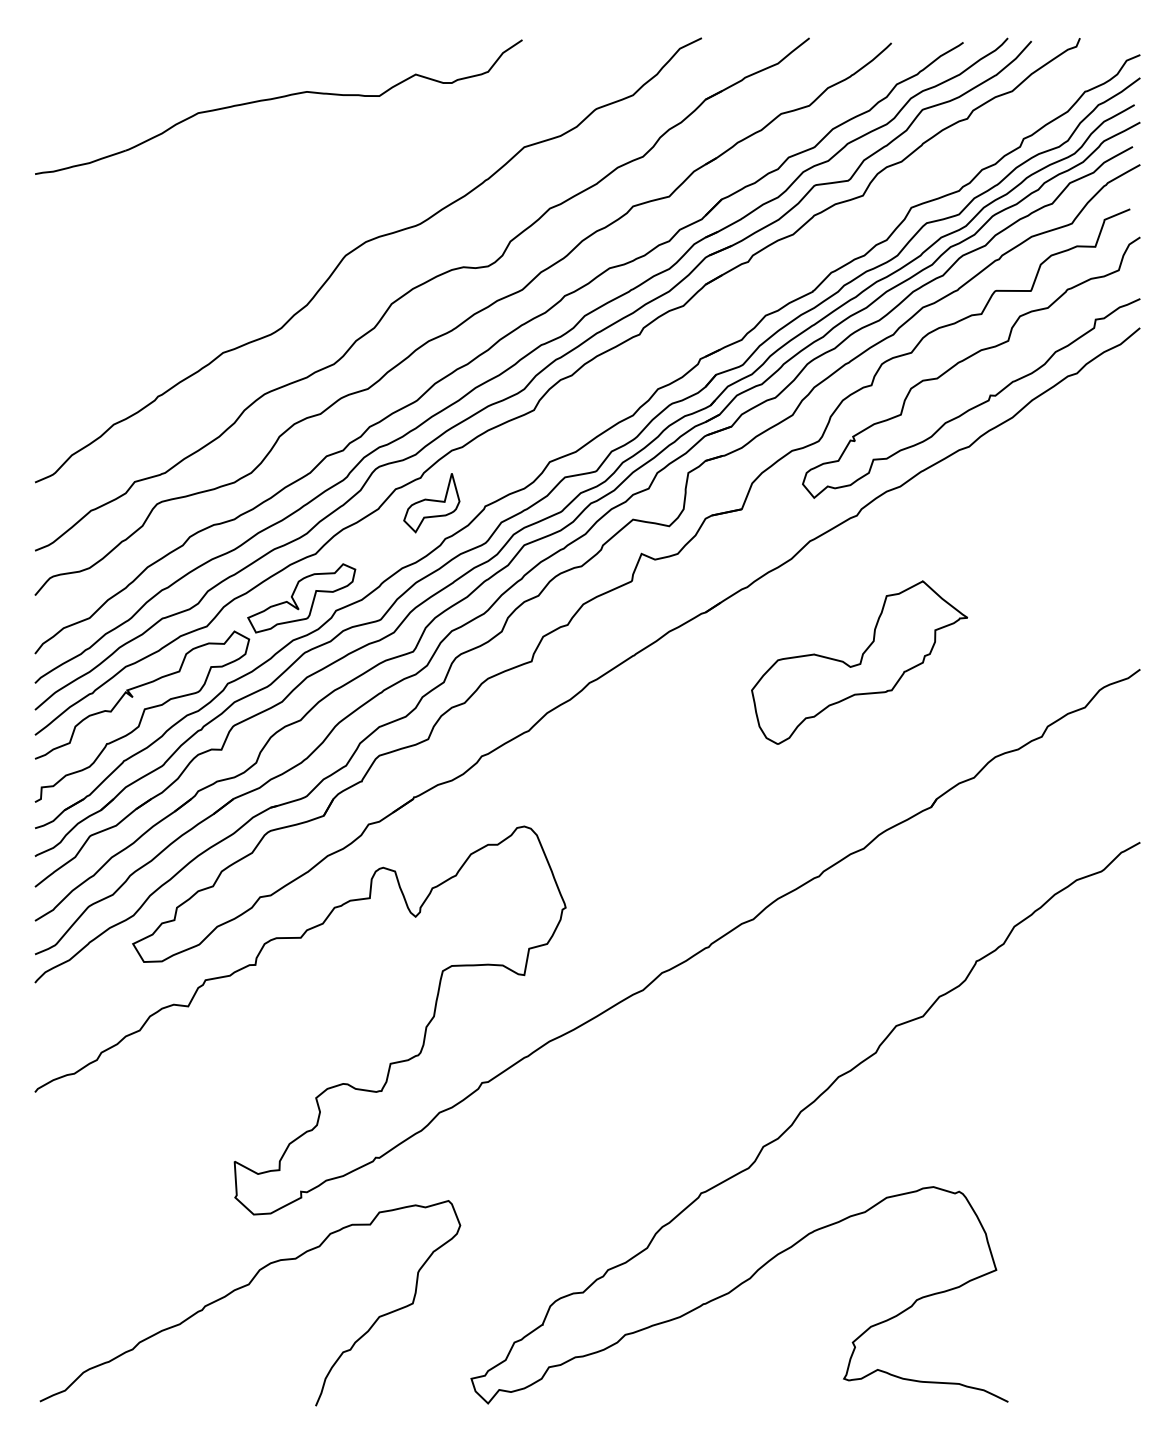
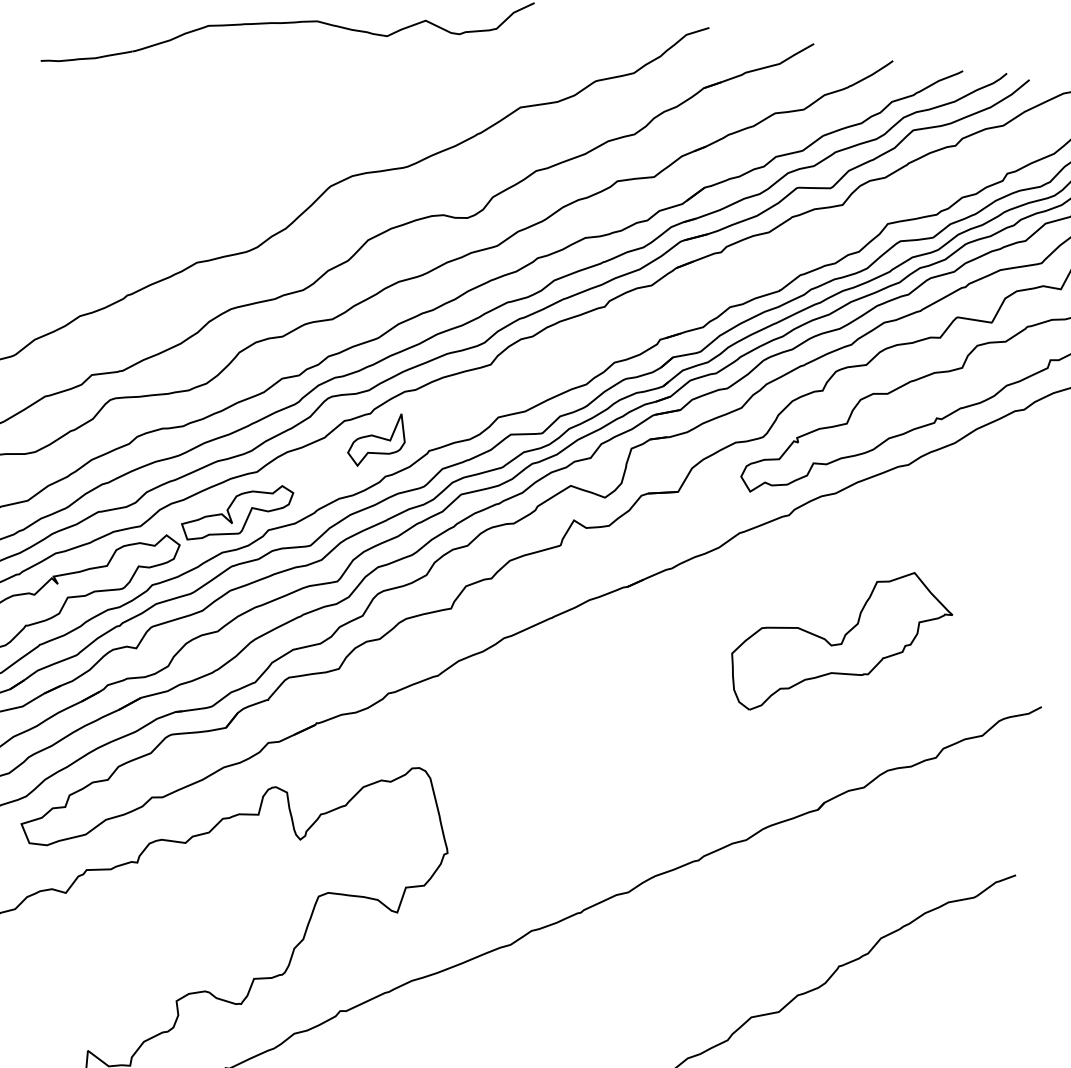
part: (859, 662) -> (840, 642), moved

